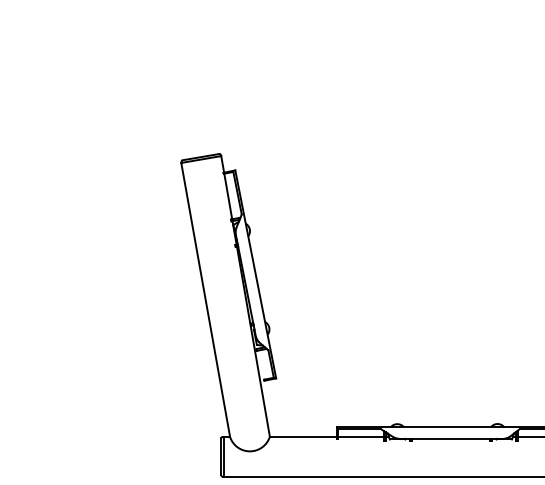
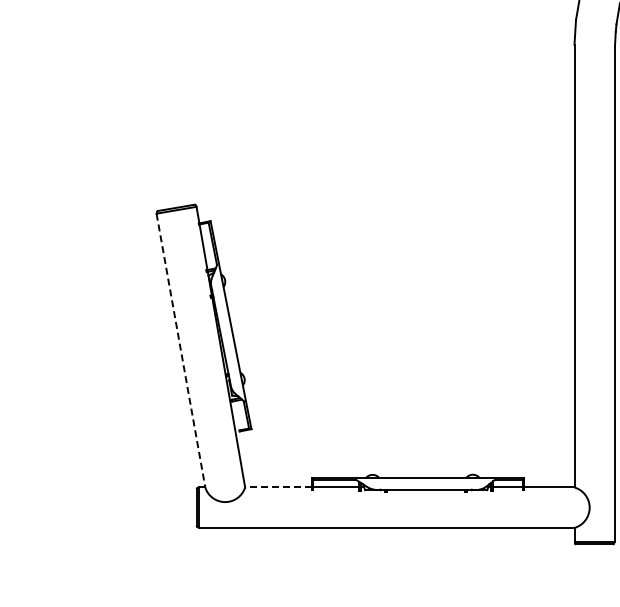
line: (206, 300) -> (181, 351), solid -> dashed
line: (303, 436) -> (278, 487), solid -> dashed

